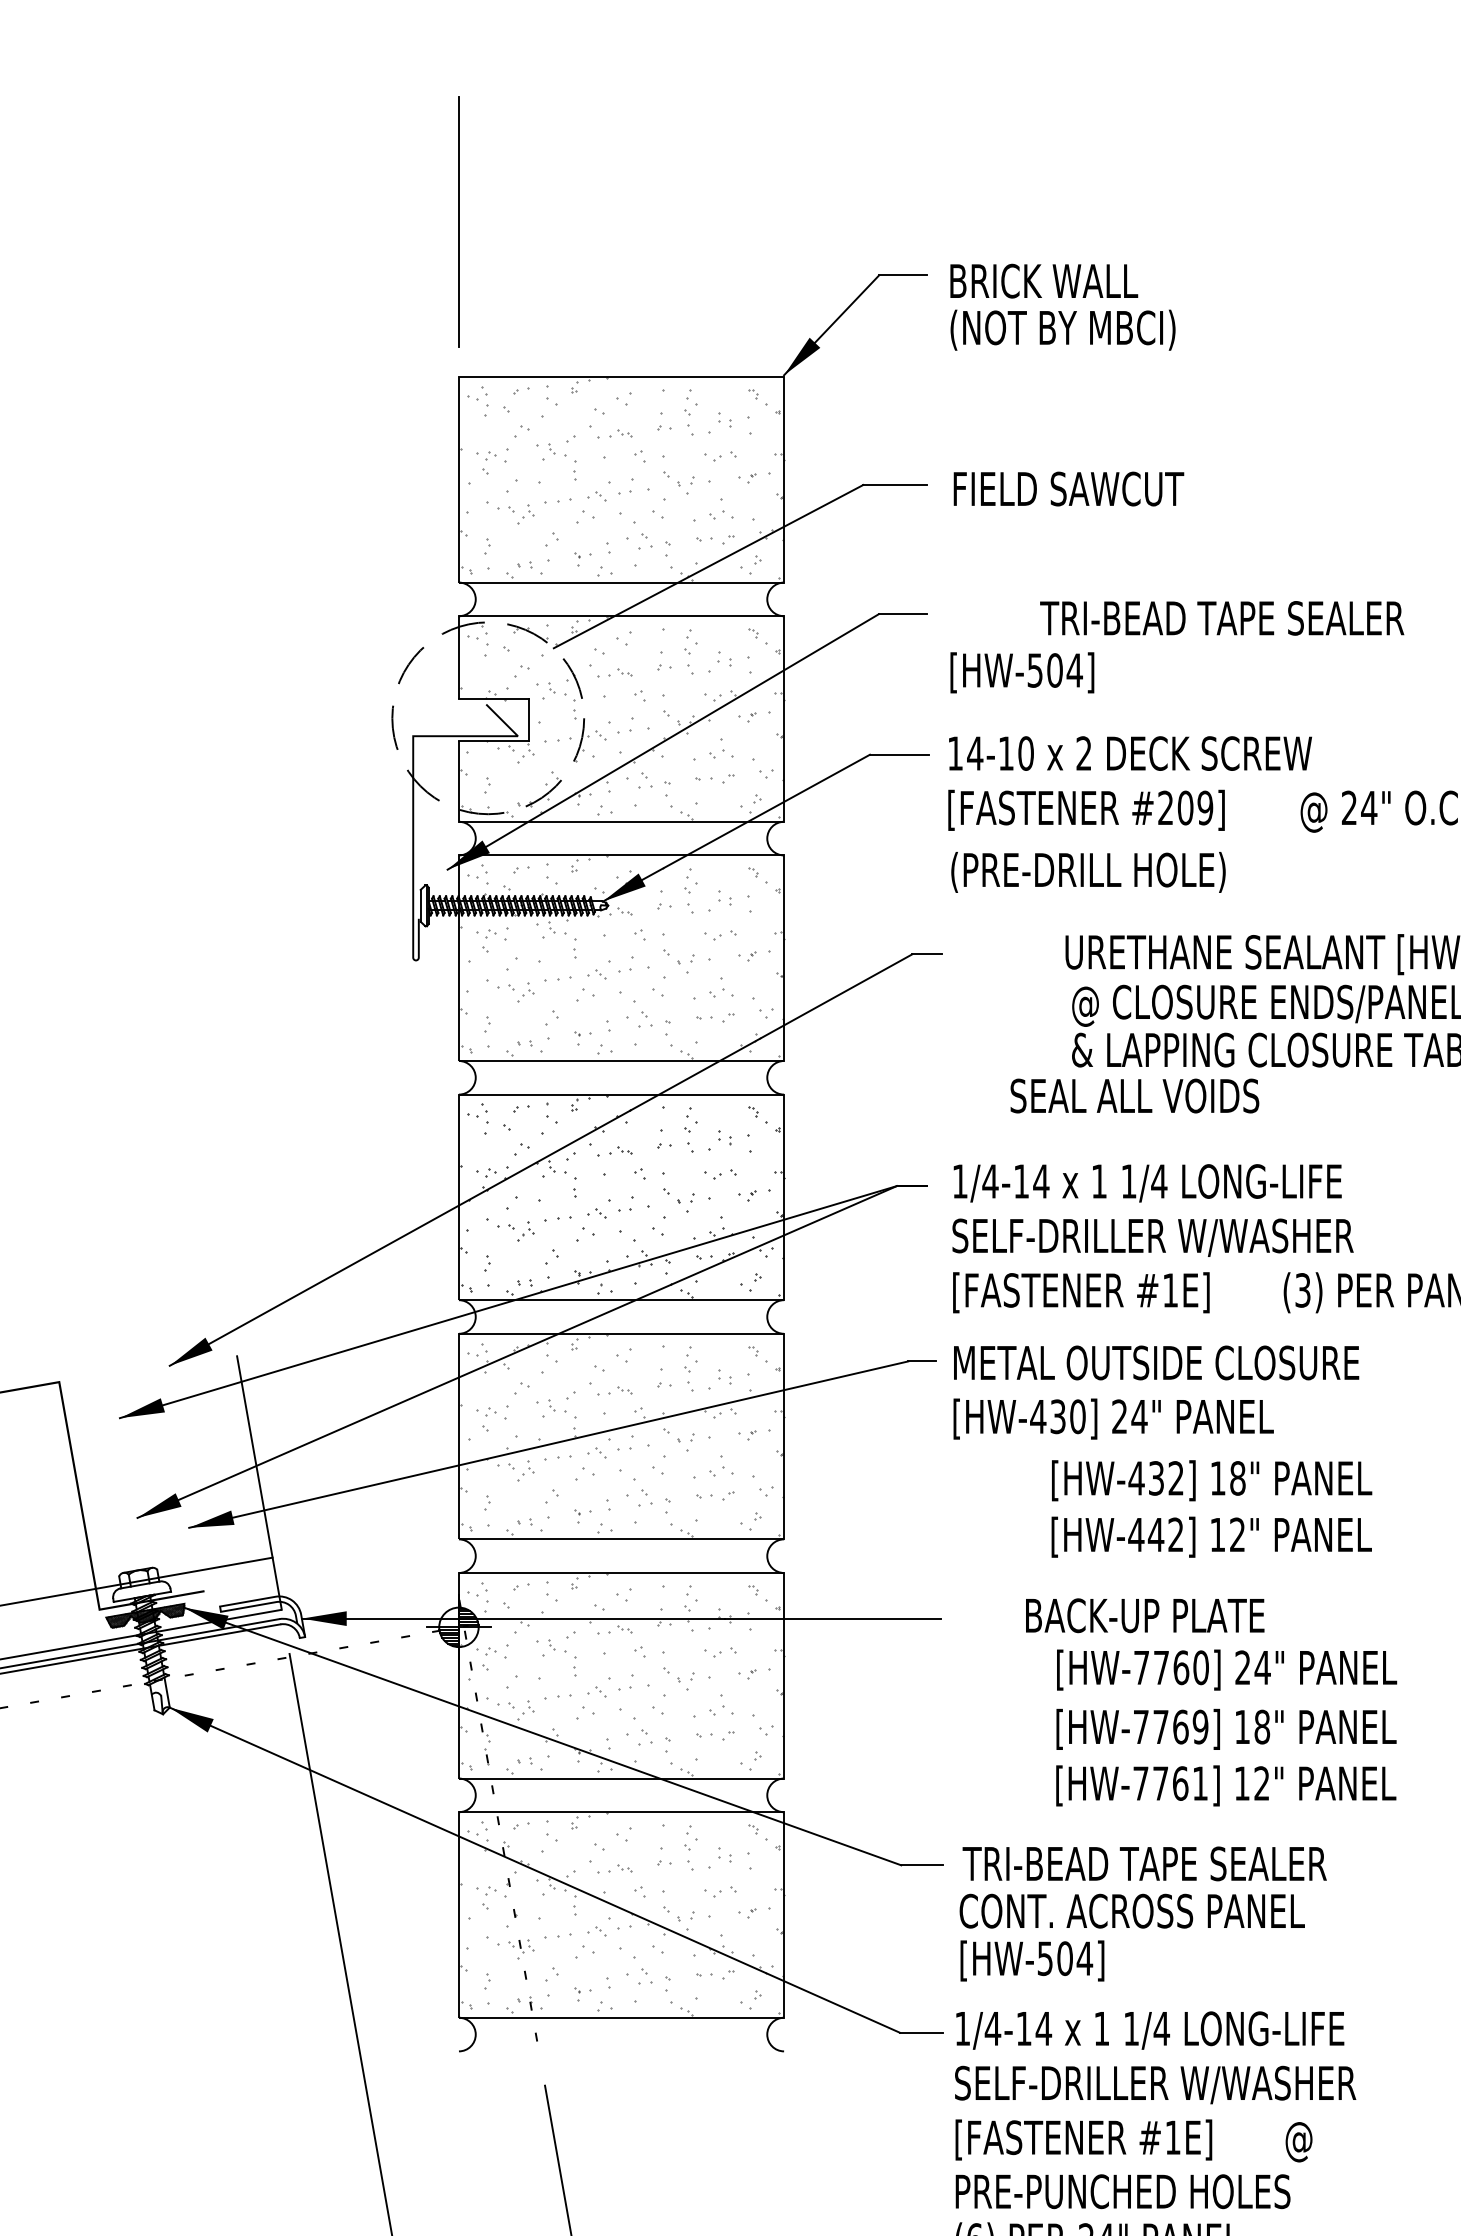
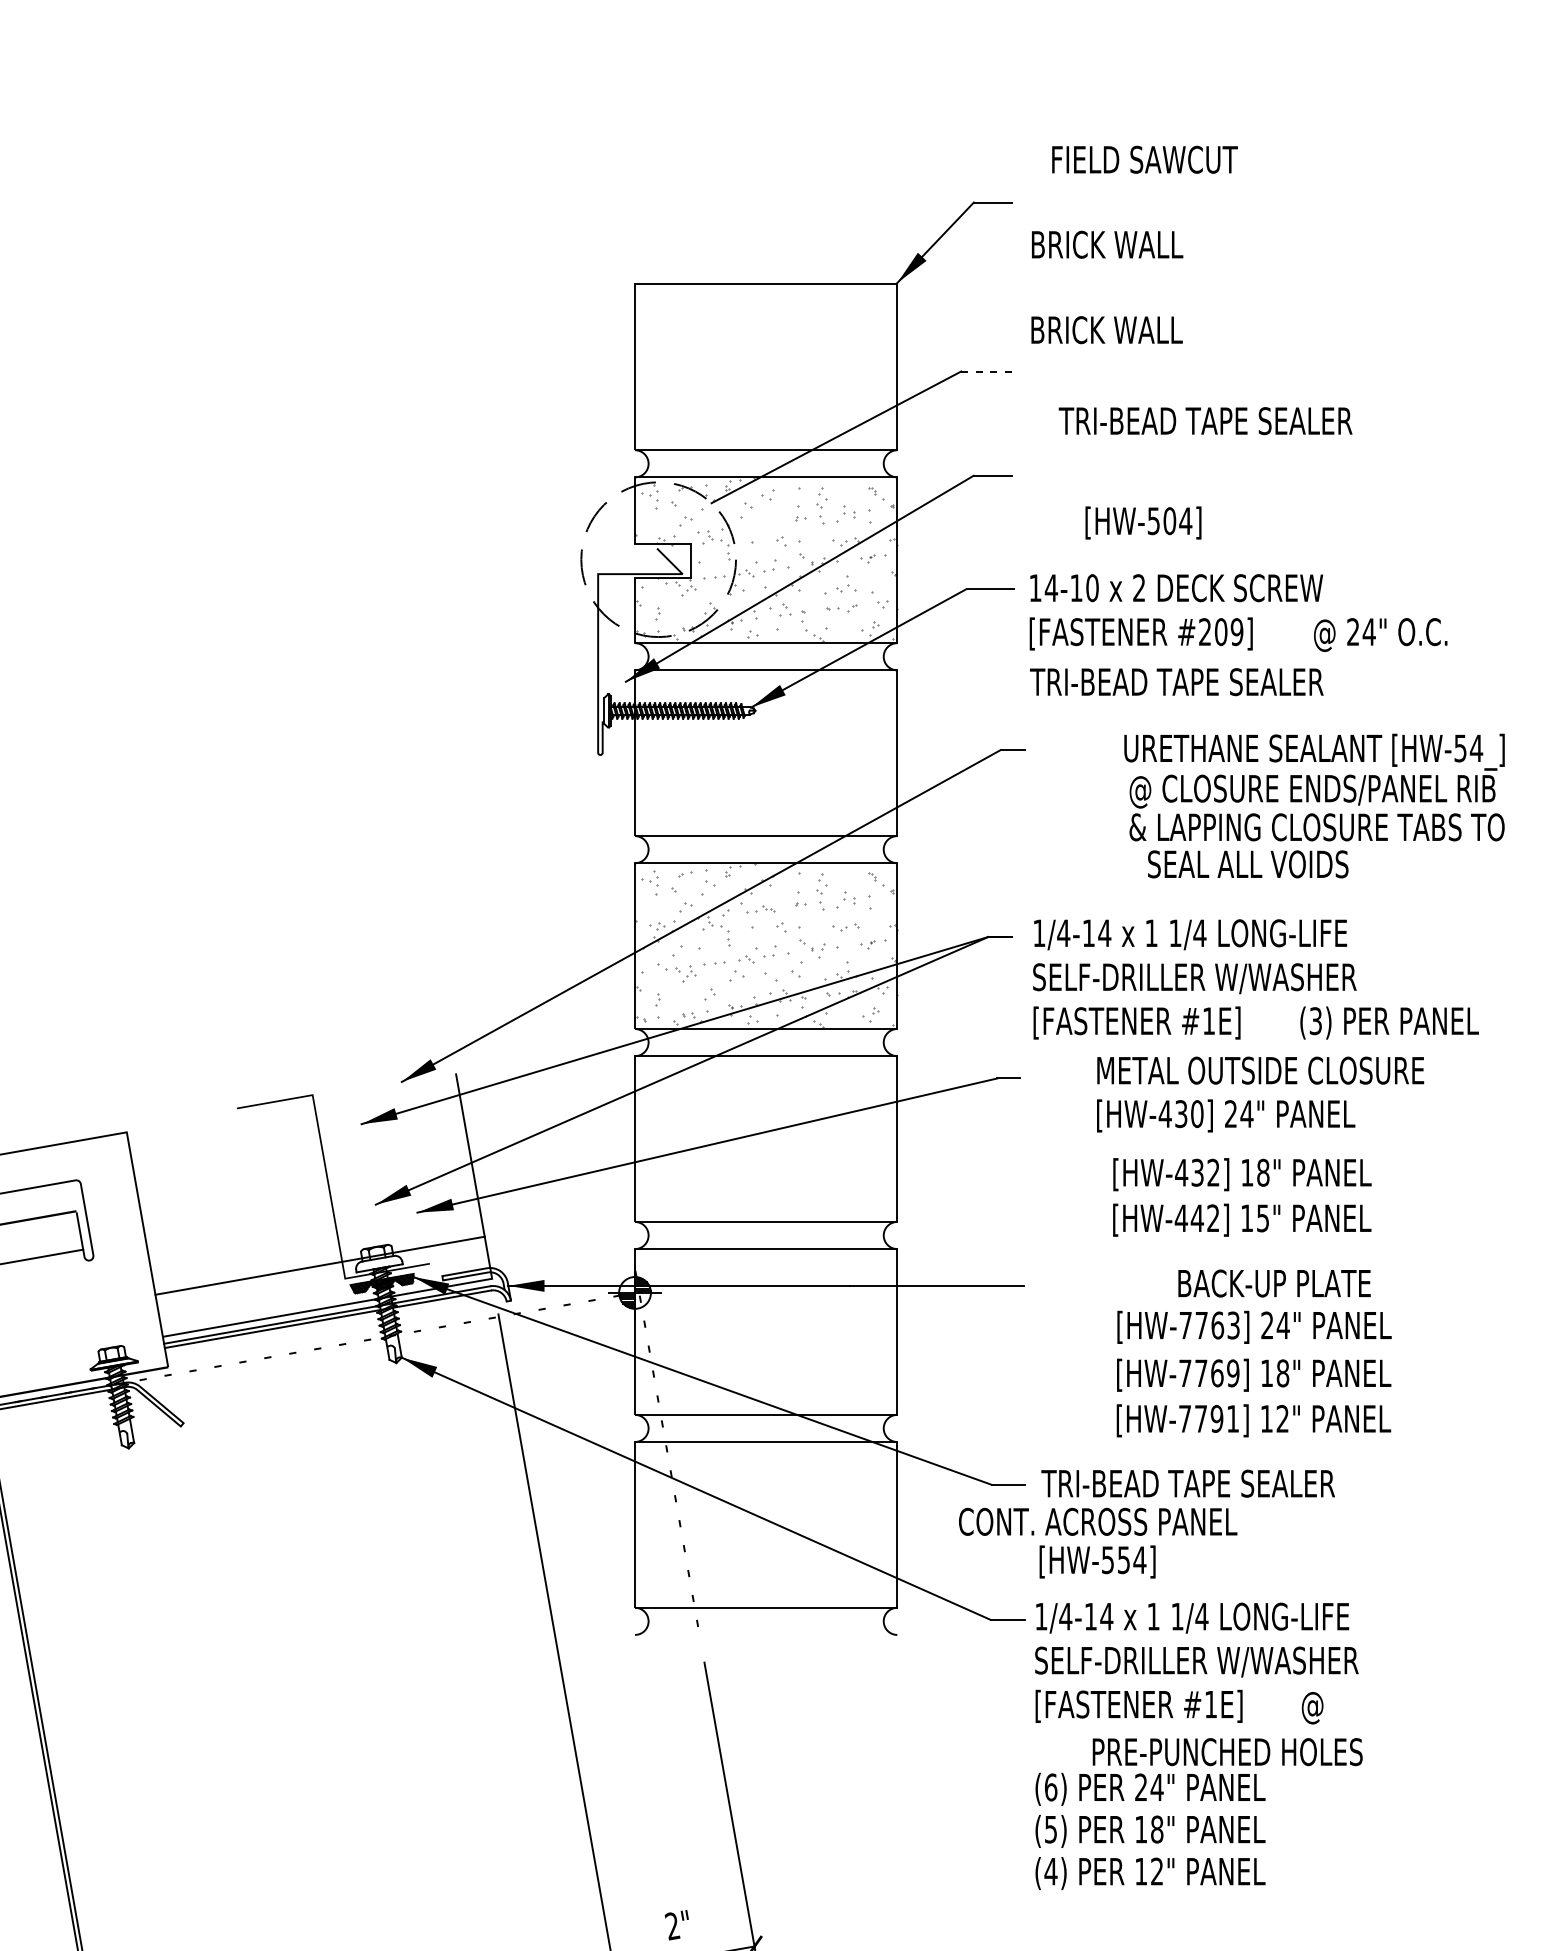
line: (459, 222) -> (635, 159), removed
text: (1043, 281) -> (1106, 330), moved
text: (1062, 329) -> (1121, 246), (NOT BY MBCI) -> BRICK WALL
hatch: (621, 478) -> (766, 366), removed
line: (894, 484) -> (986, 371), solid -> dashed
text: (1068, 488) -> (1144, 159), moved
text: (1221, 618) -> (1205, 421), moved
text: (1022, 672) -> (1143, 522), moved
part: (614, 673) -> (760, 523), removed
text: (1130, 871) -> (1176, 683), (PRE-DRILL HOLE) -> TRI-BEAD TAPE SEALER
hatch: (621, 957) -> (766, 752), removed
text: (1135, 1096) -> (1248, 864), moved
hatch: (621, 1195) -> (766, 944), removed
text: (1156, 1392) -> (1260, 1094), moved
hatch: (621, 1434) -> (766, 1137), removed
text: (1236, 1535) -> (1262, 1218), 12" -> 15"
text: (1145, 1615) -> (1274, 1283), moved
text: (1200, 1667) -> (1233, 1325), [HW-7760] -> [HW-7763]
hatch: (621, 1673) -> (766, 1330), removed
text: (1179, 1783) -> (1216, 1418), [HW-7761] -> [HW-7791]
text: (1132, 1910) -> (1098, 1521), moved
hatch: (621, 1913) -> (766, 1523), removed
text: (1064, 1959) -> (1123, 1560), [HW-504] -> [HW-554]
text: (1122, 2192) -> (1227, 1752), moved

